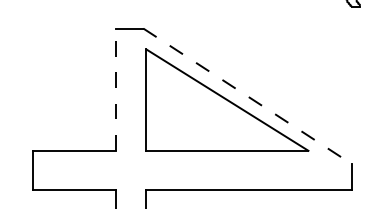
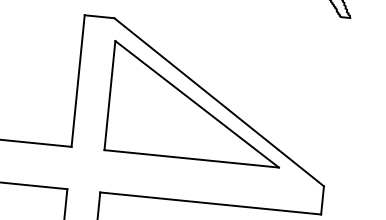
line: (115, 89) -> (77, 80), dashed -> solid
line: (247, 96) -> (219, 102), dashed -> solid

